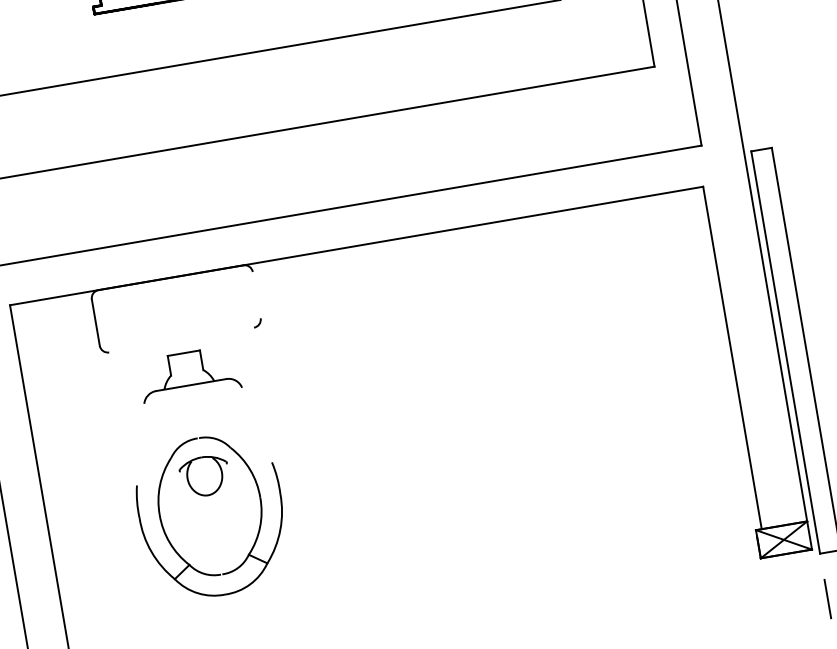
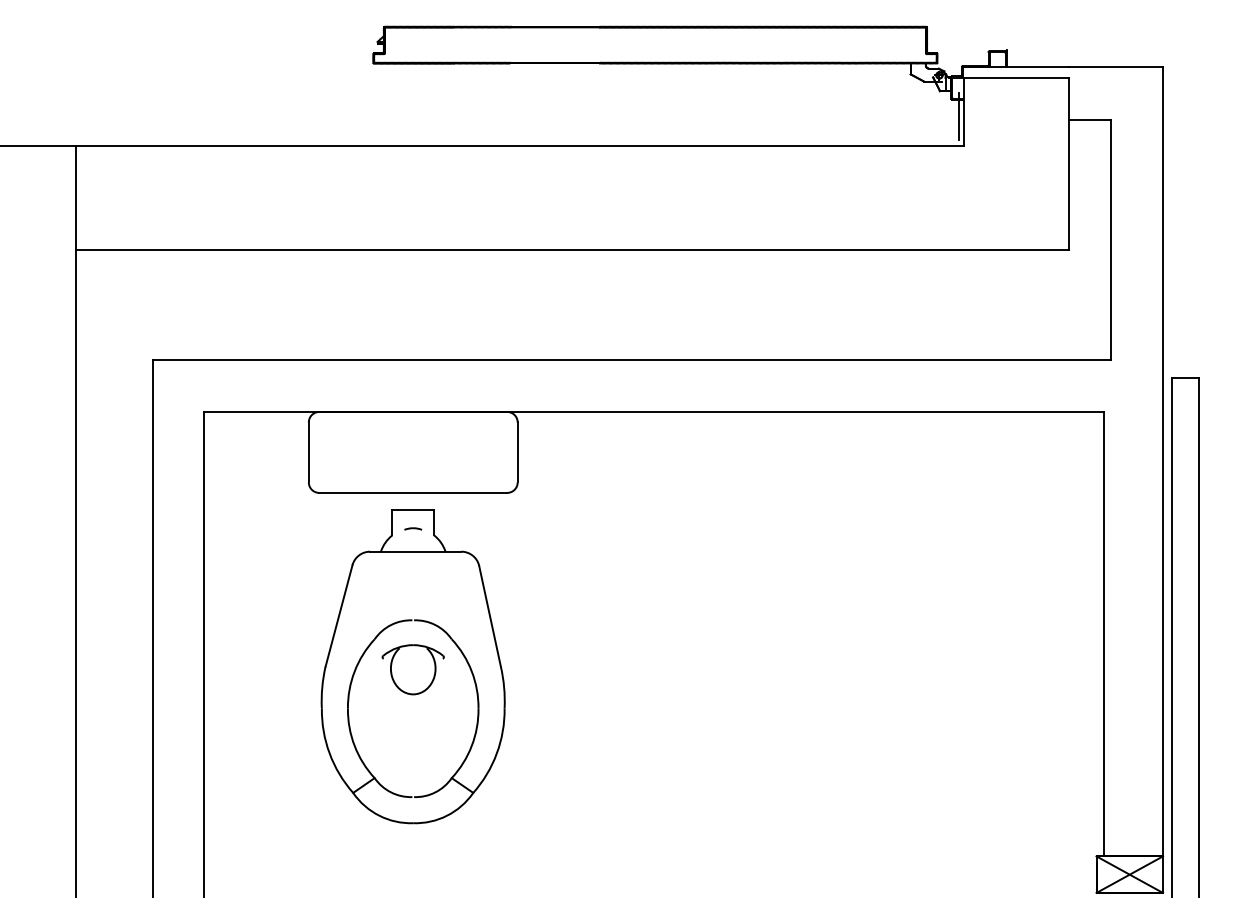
line: (256, 295) -> (517, 452), added
line: (181, 339) -> (413, 492), added
line: (186, 367) -> (413, 528), added
line: (256, 425) -> (489, 616), added
line: (140, 444) -> (338, 615), added

